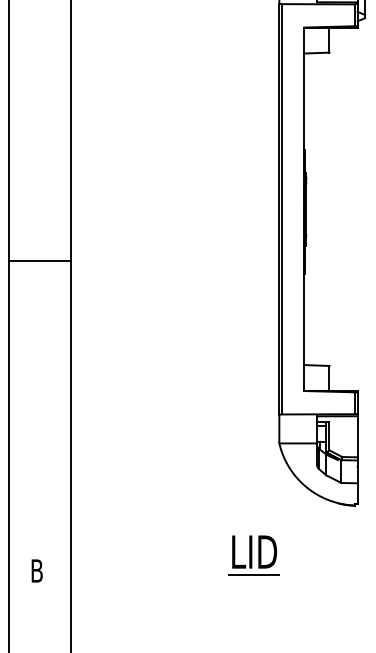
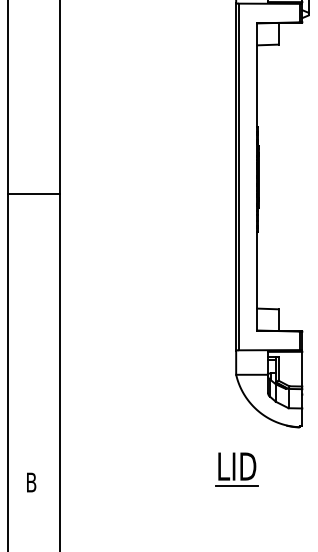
line: (39, 260) -> (33, 194), moved
part: (253, 555) -> (236, 469), moved

